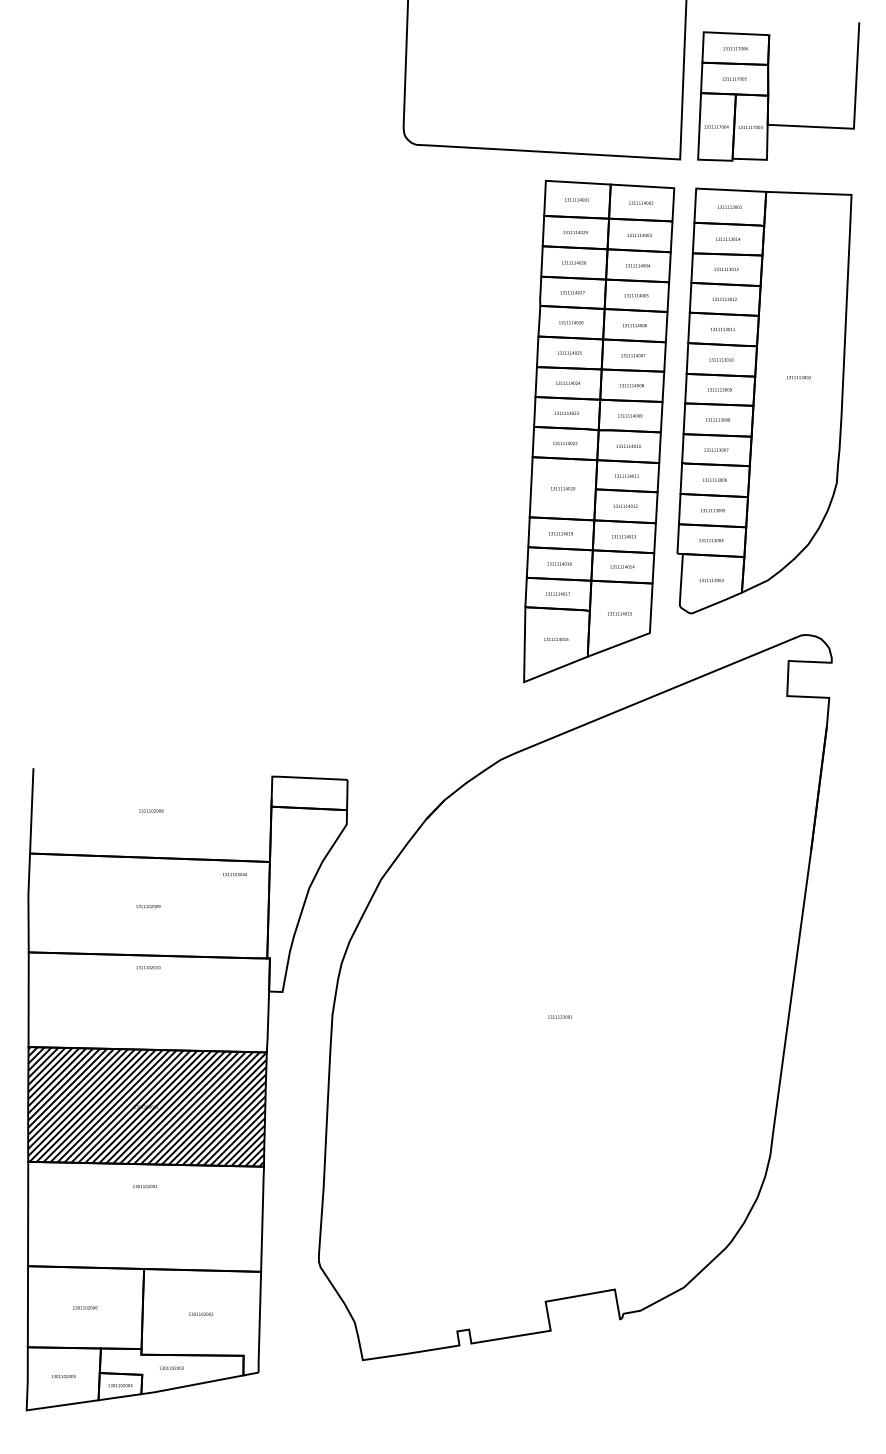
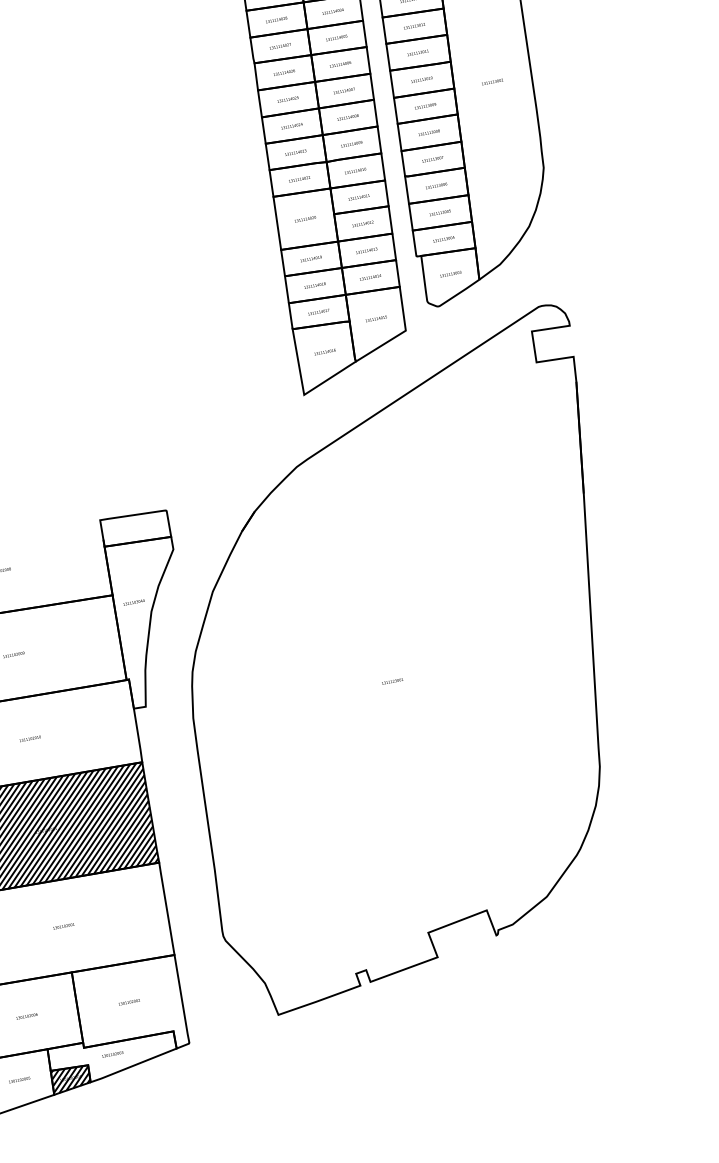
text: (234, 874) -> (133, 602), moved
text: (148, 967) -> (30, 738), moved
text: (144, 1186) -> (63, 926), moved
hatch: (120, 1386) -> (71, 1079), added

